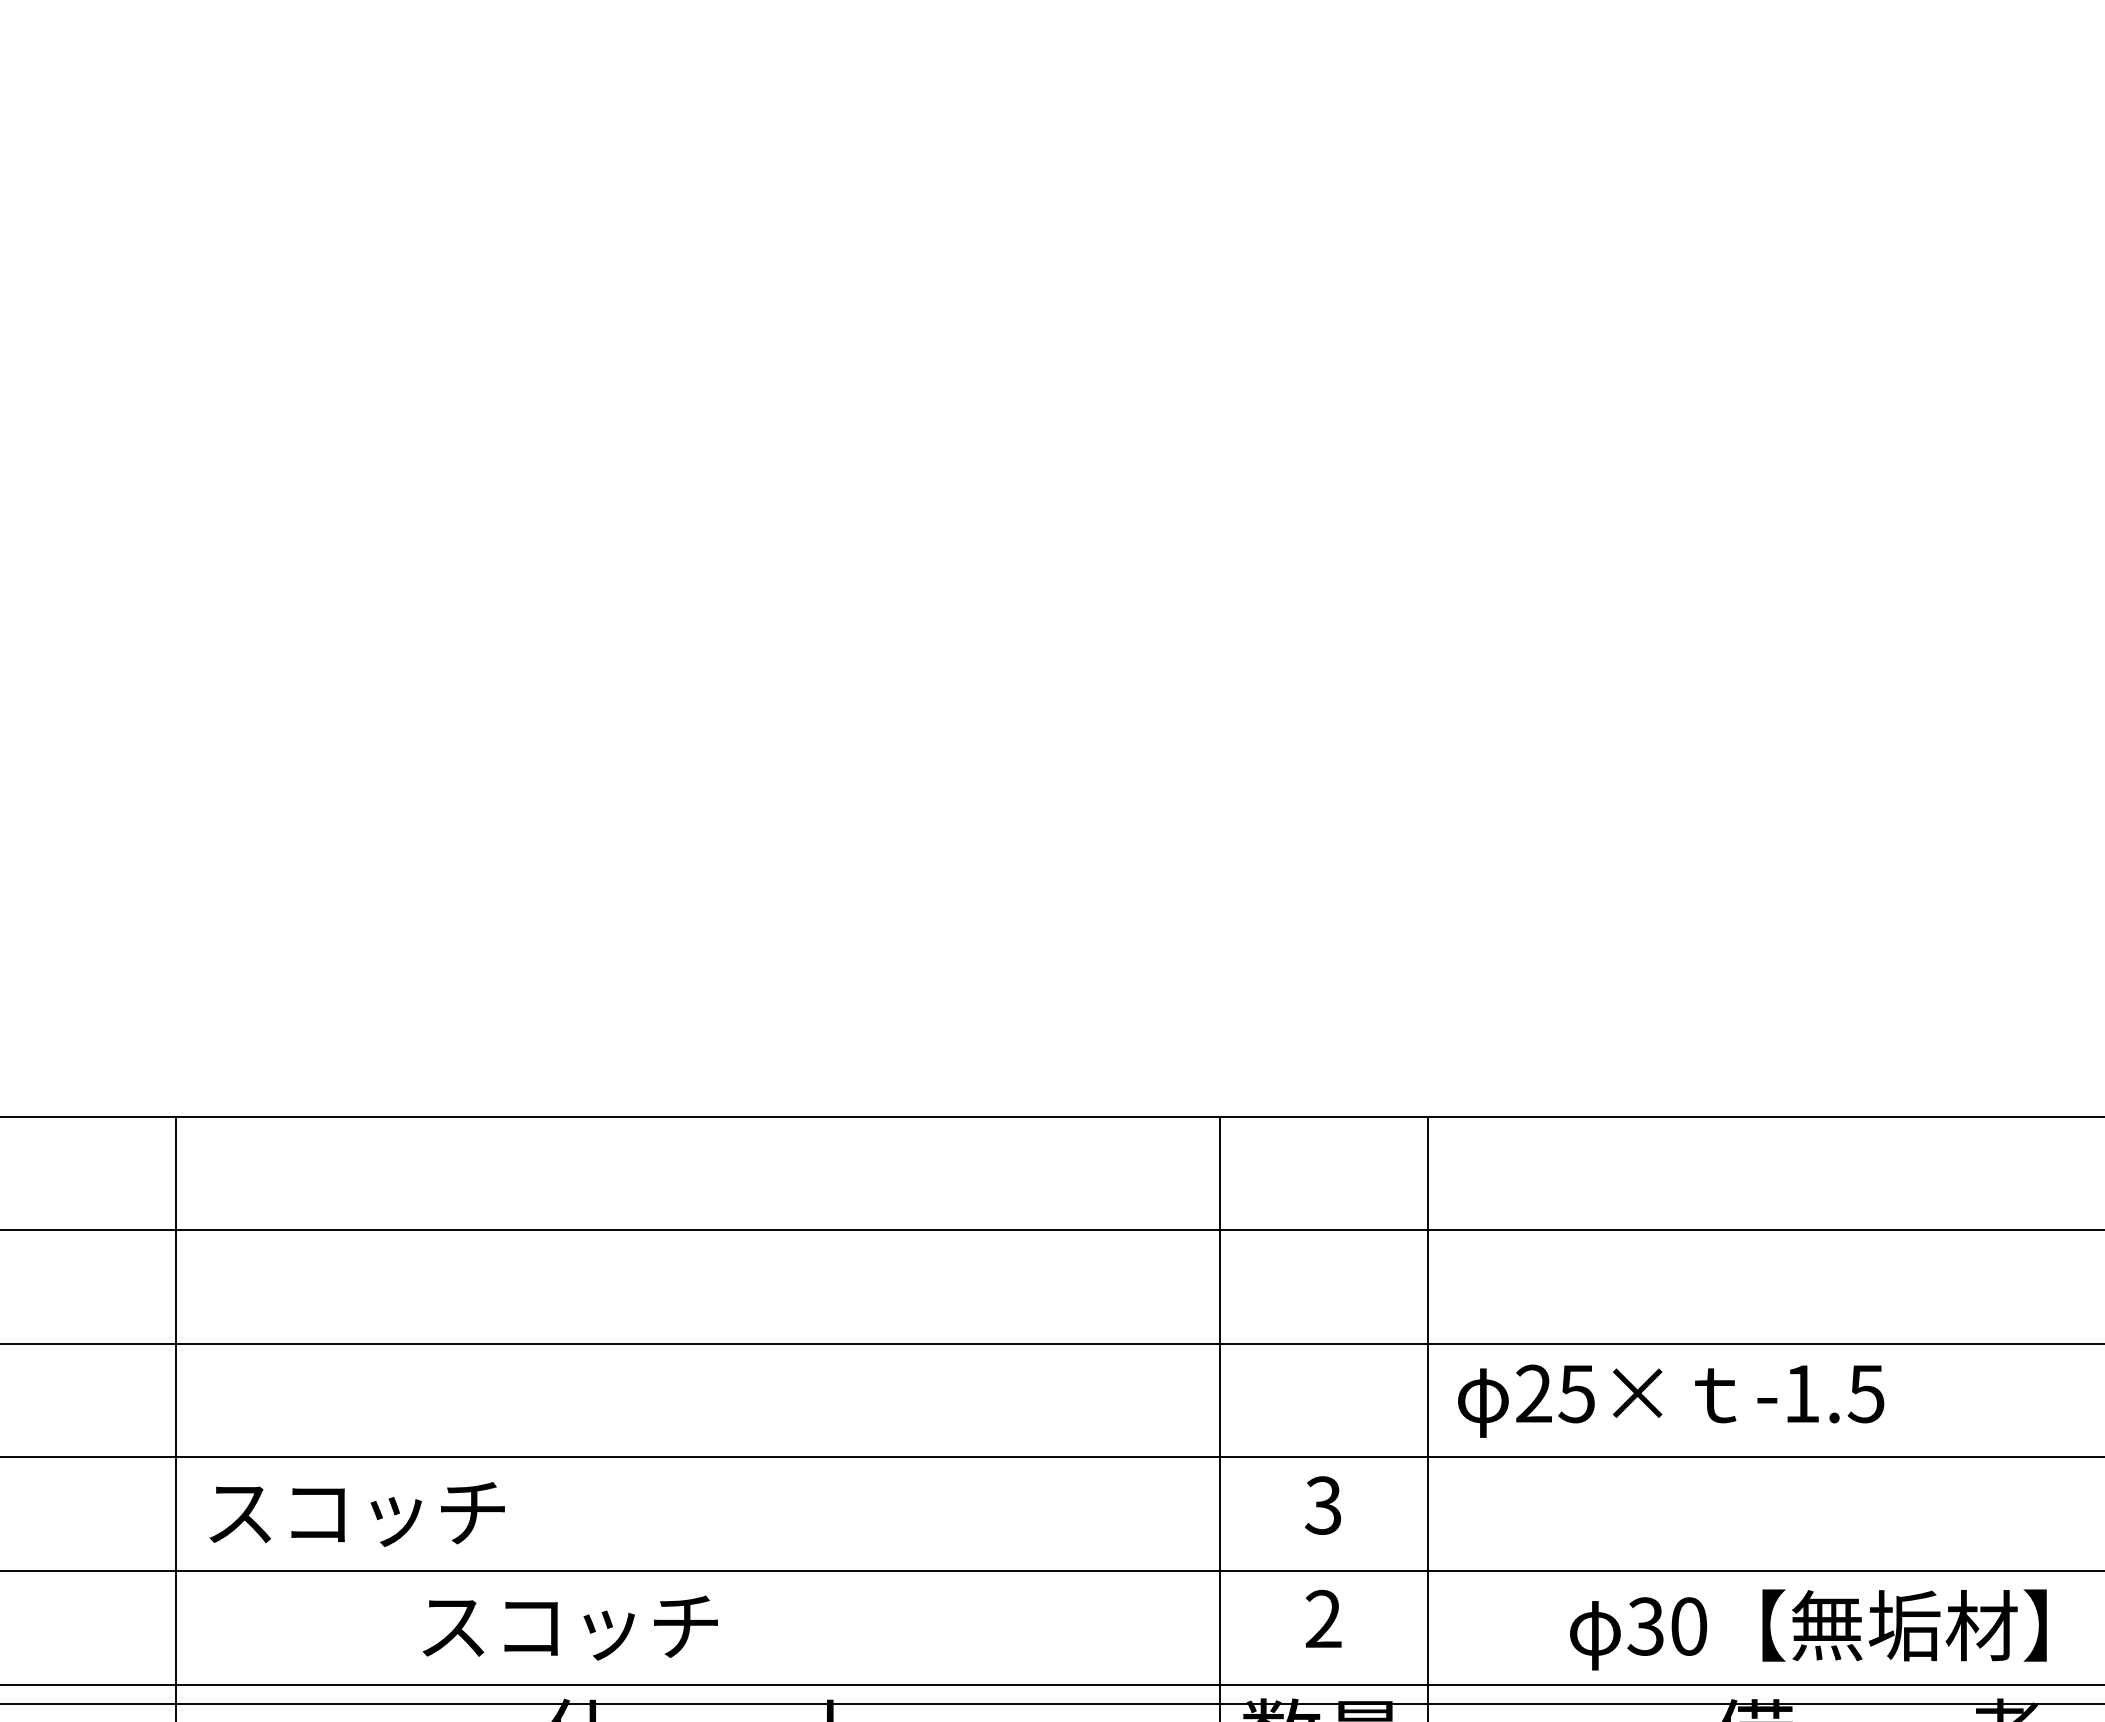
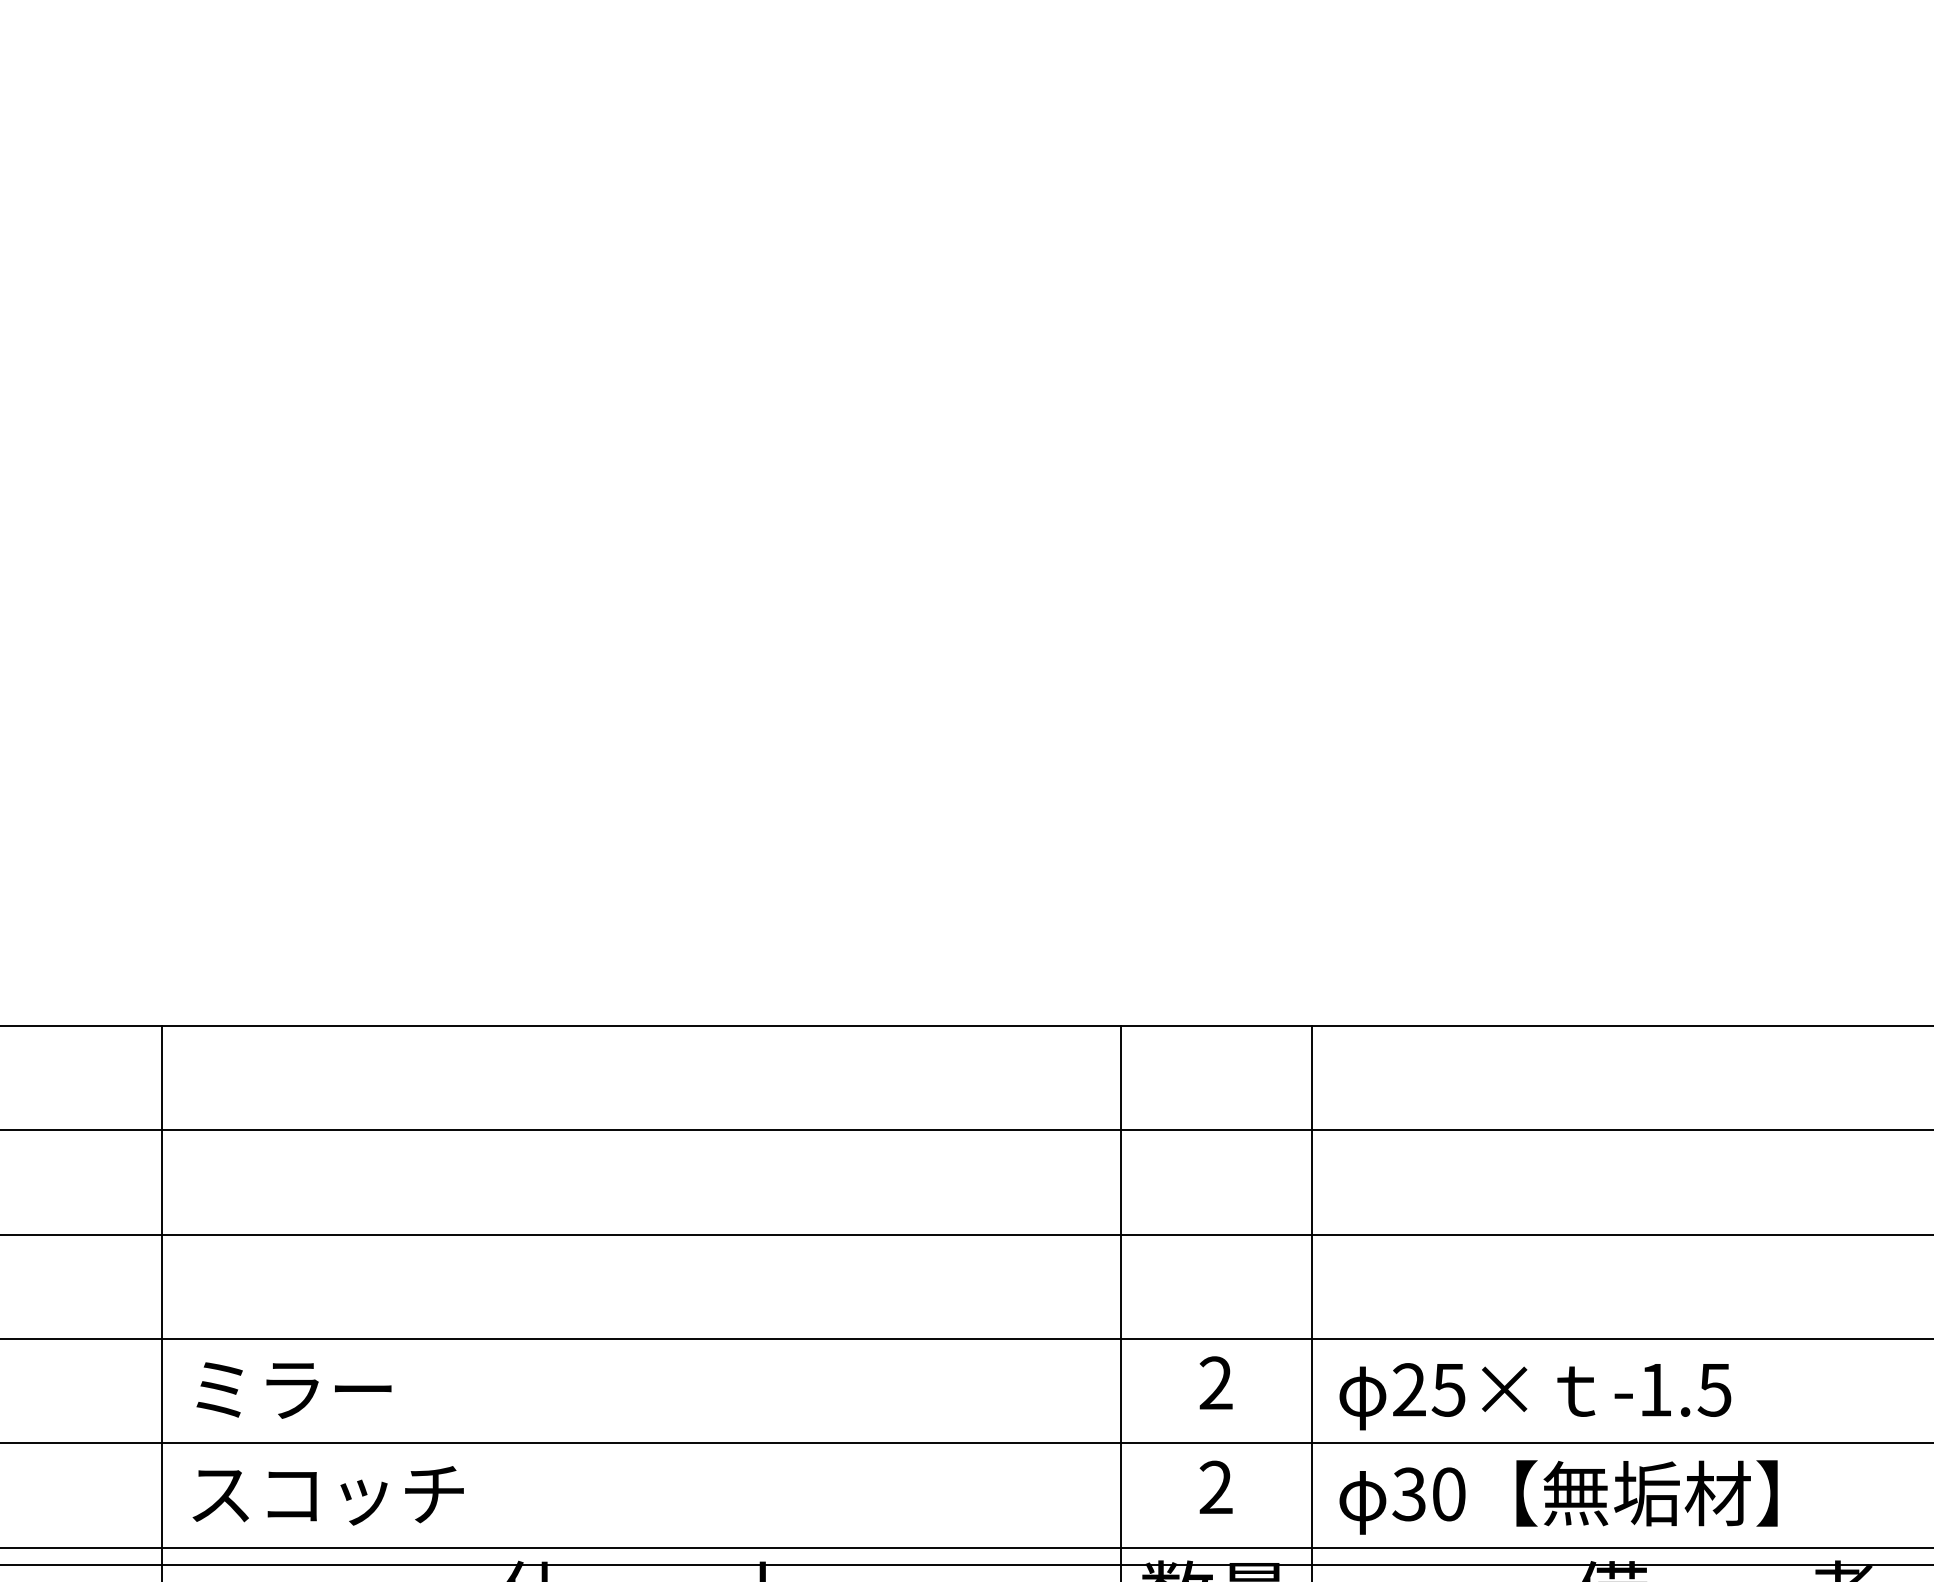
text: (1671, 1400) -> (1535, 1396), moved
text: (1323, 1505) -> (1215, 1383), 3 -> 2
text: (356, 1514) -> (327, 1391), スコッチ -> ミラー
text: (569, 1627) -> (327, 1495), moved
text: (1808, 1629) -> (1558, 1497), moved

